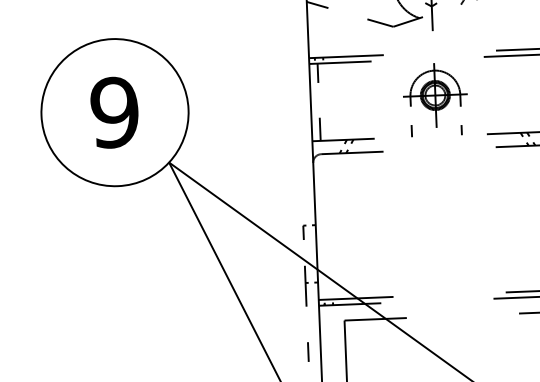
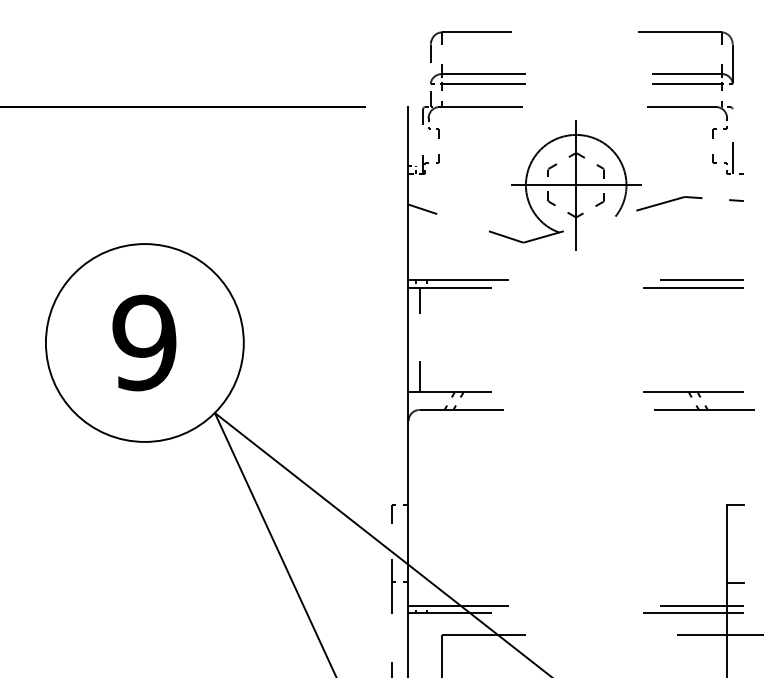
part: (435, 99) -> (576, 342), removed

